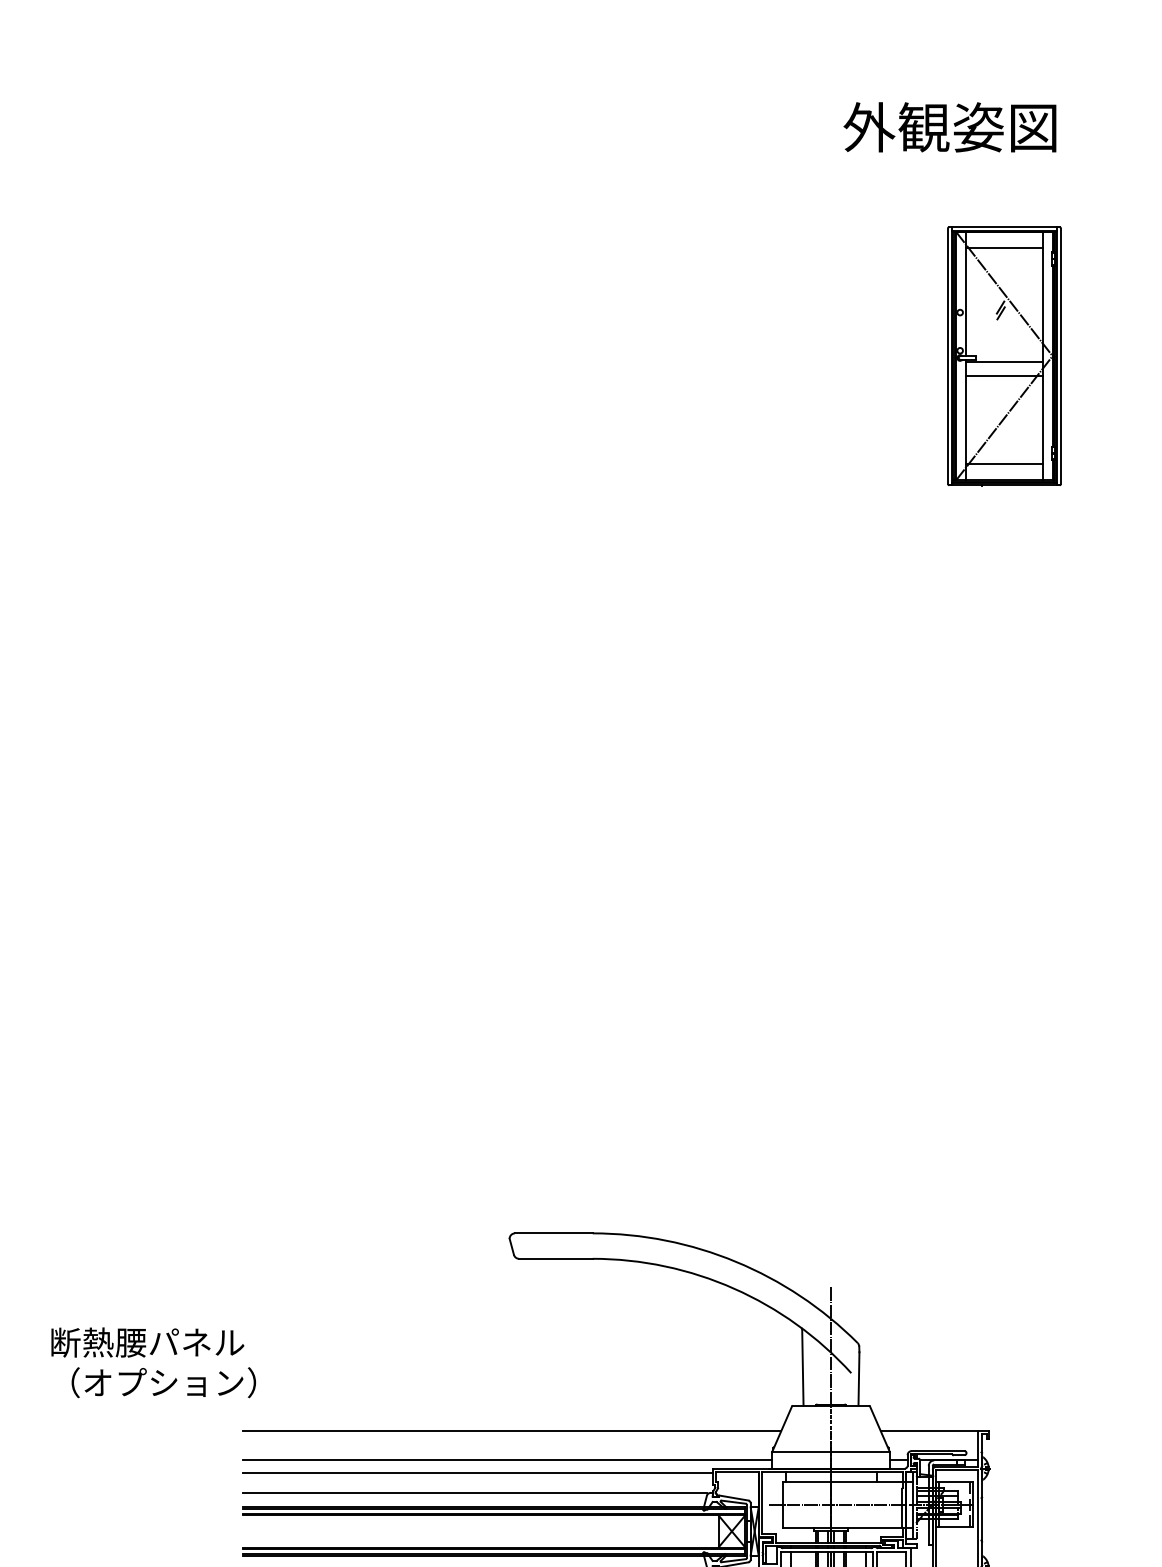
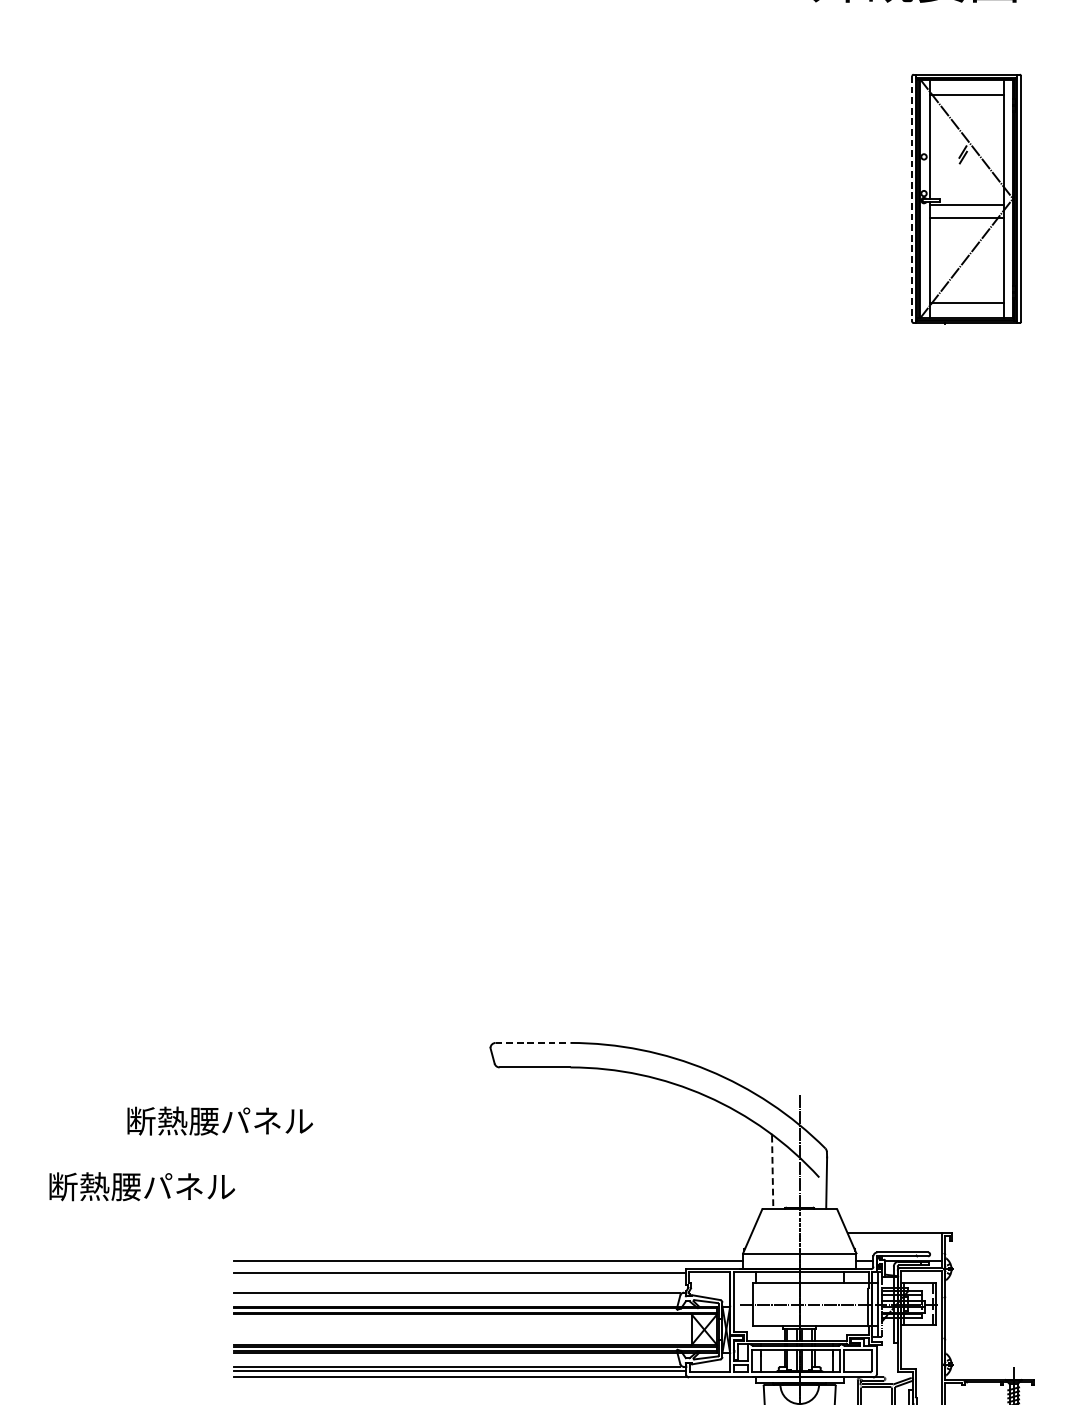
line: (947, 356) -> (911, 199), solid -> dashed
line: (553, 1233) -> (532, 1043), solid -> dashed
text: (147, 1342) -> (219, 1121), moved
line: (802, 1368) -> (772, 1172), solid -> dashed
text: (153, 1382) -> (147, 1186), （オプション） -> 断熱腰パネル
line: (512, 1431) -> (493, 1233), removed

